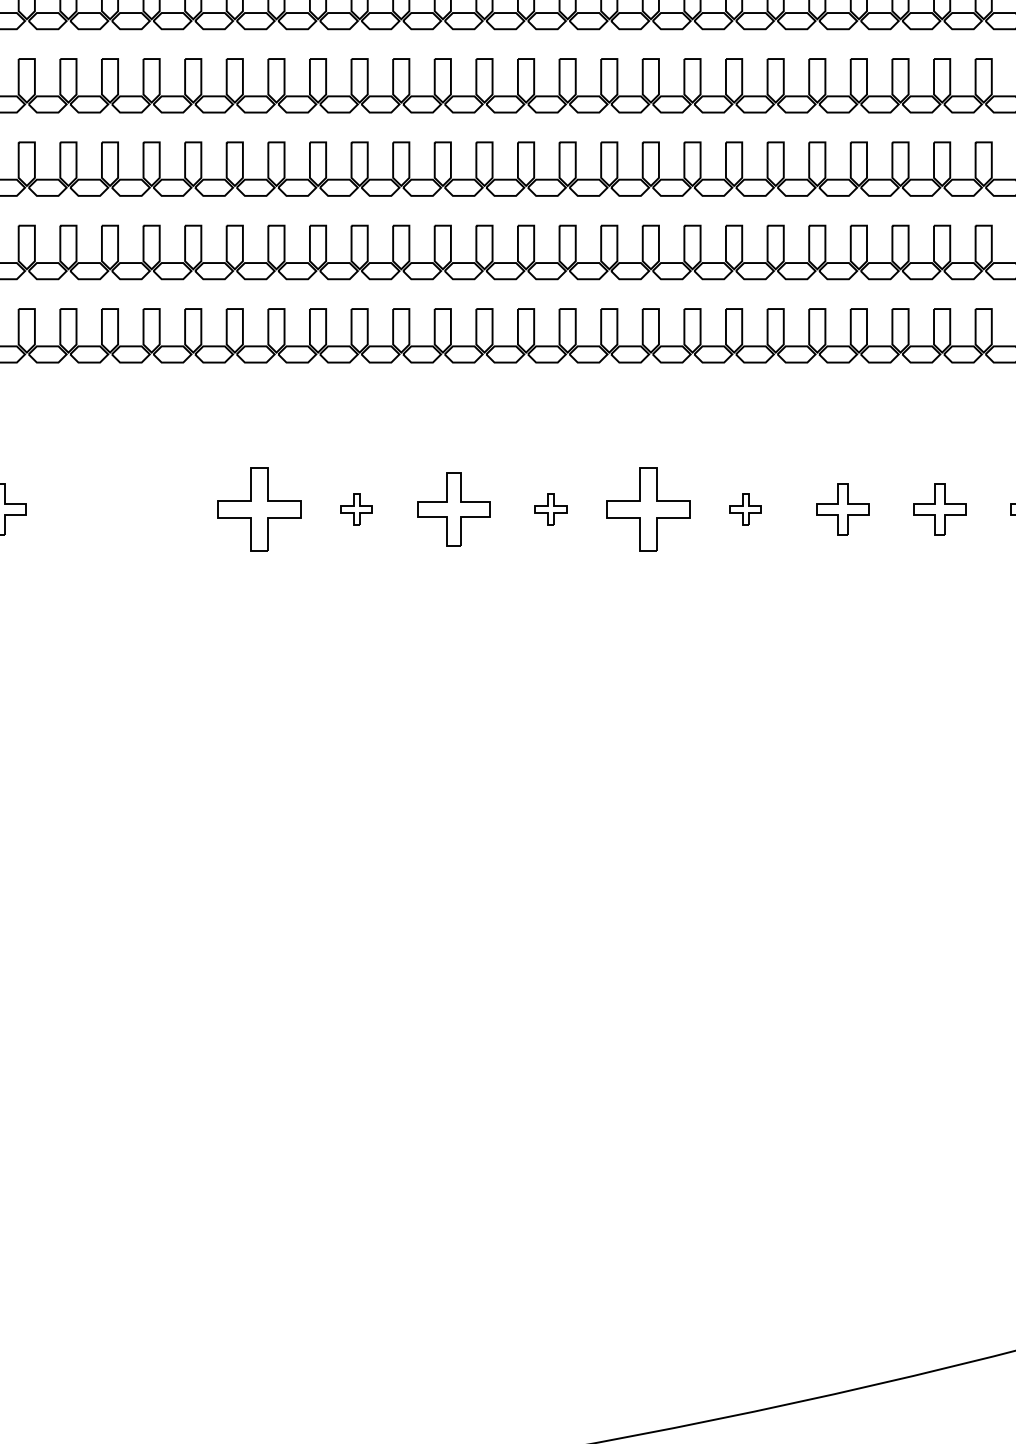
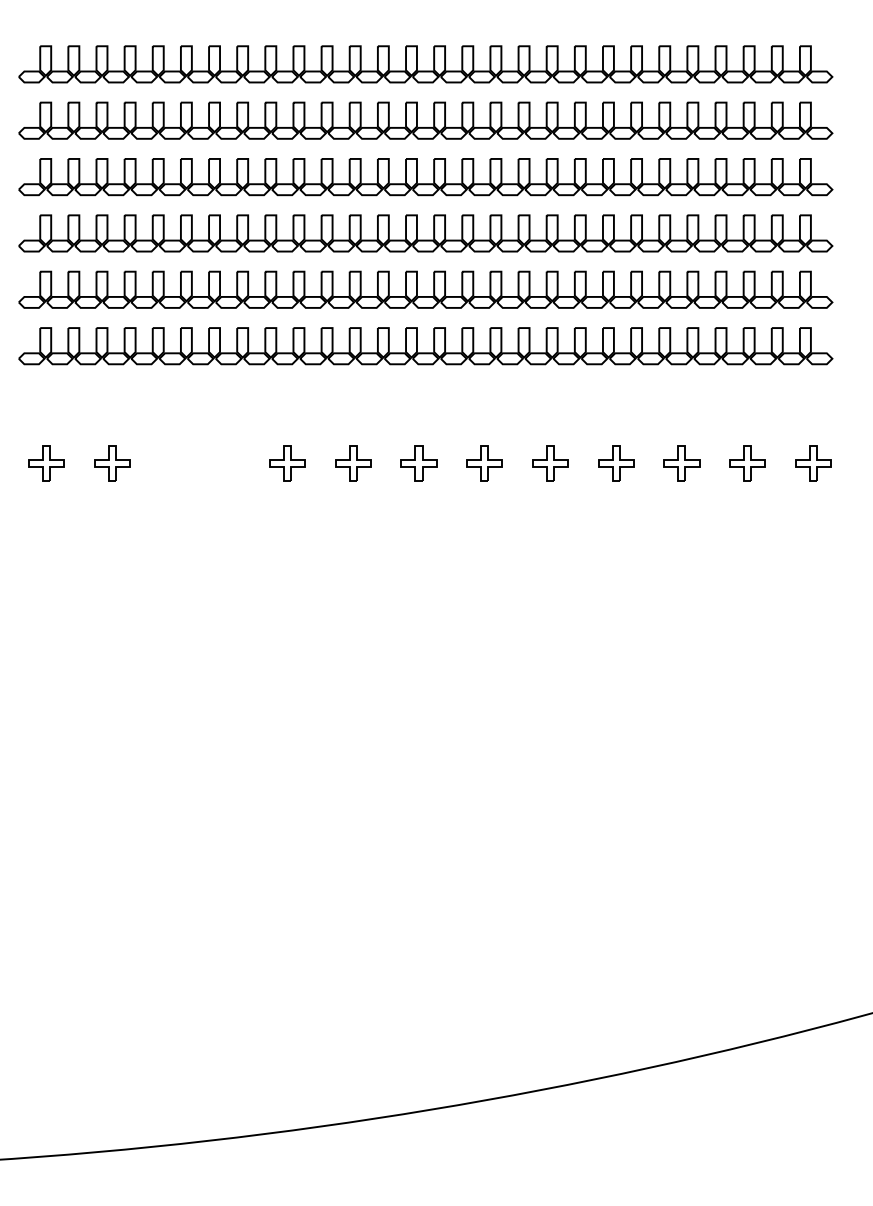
part: (259, 509) -> (287, 463), size x0.62
part: (357, 509) -> (353, 463), size x1.67
part: (453, 509) -> (418, 463), size x0.71
part: (550, 509) -> (484, 463), size x1.67
part: (648, 509) -> (550, 463), size x0.62
part: (745, 509) -> (616, 463), size x1.67

